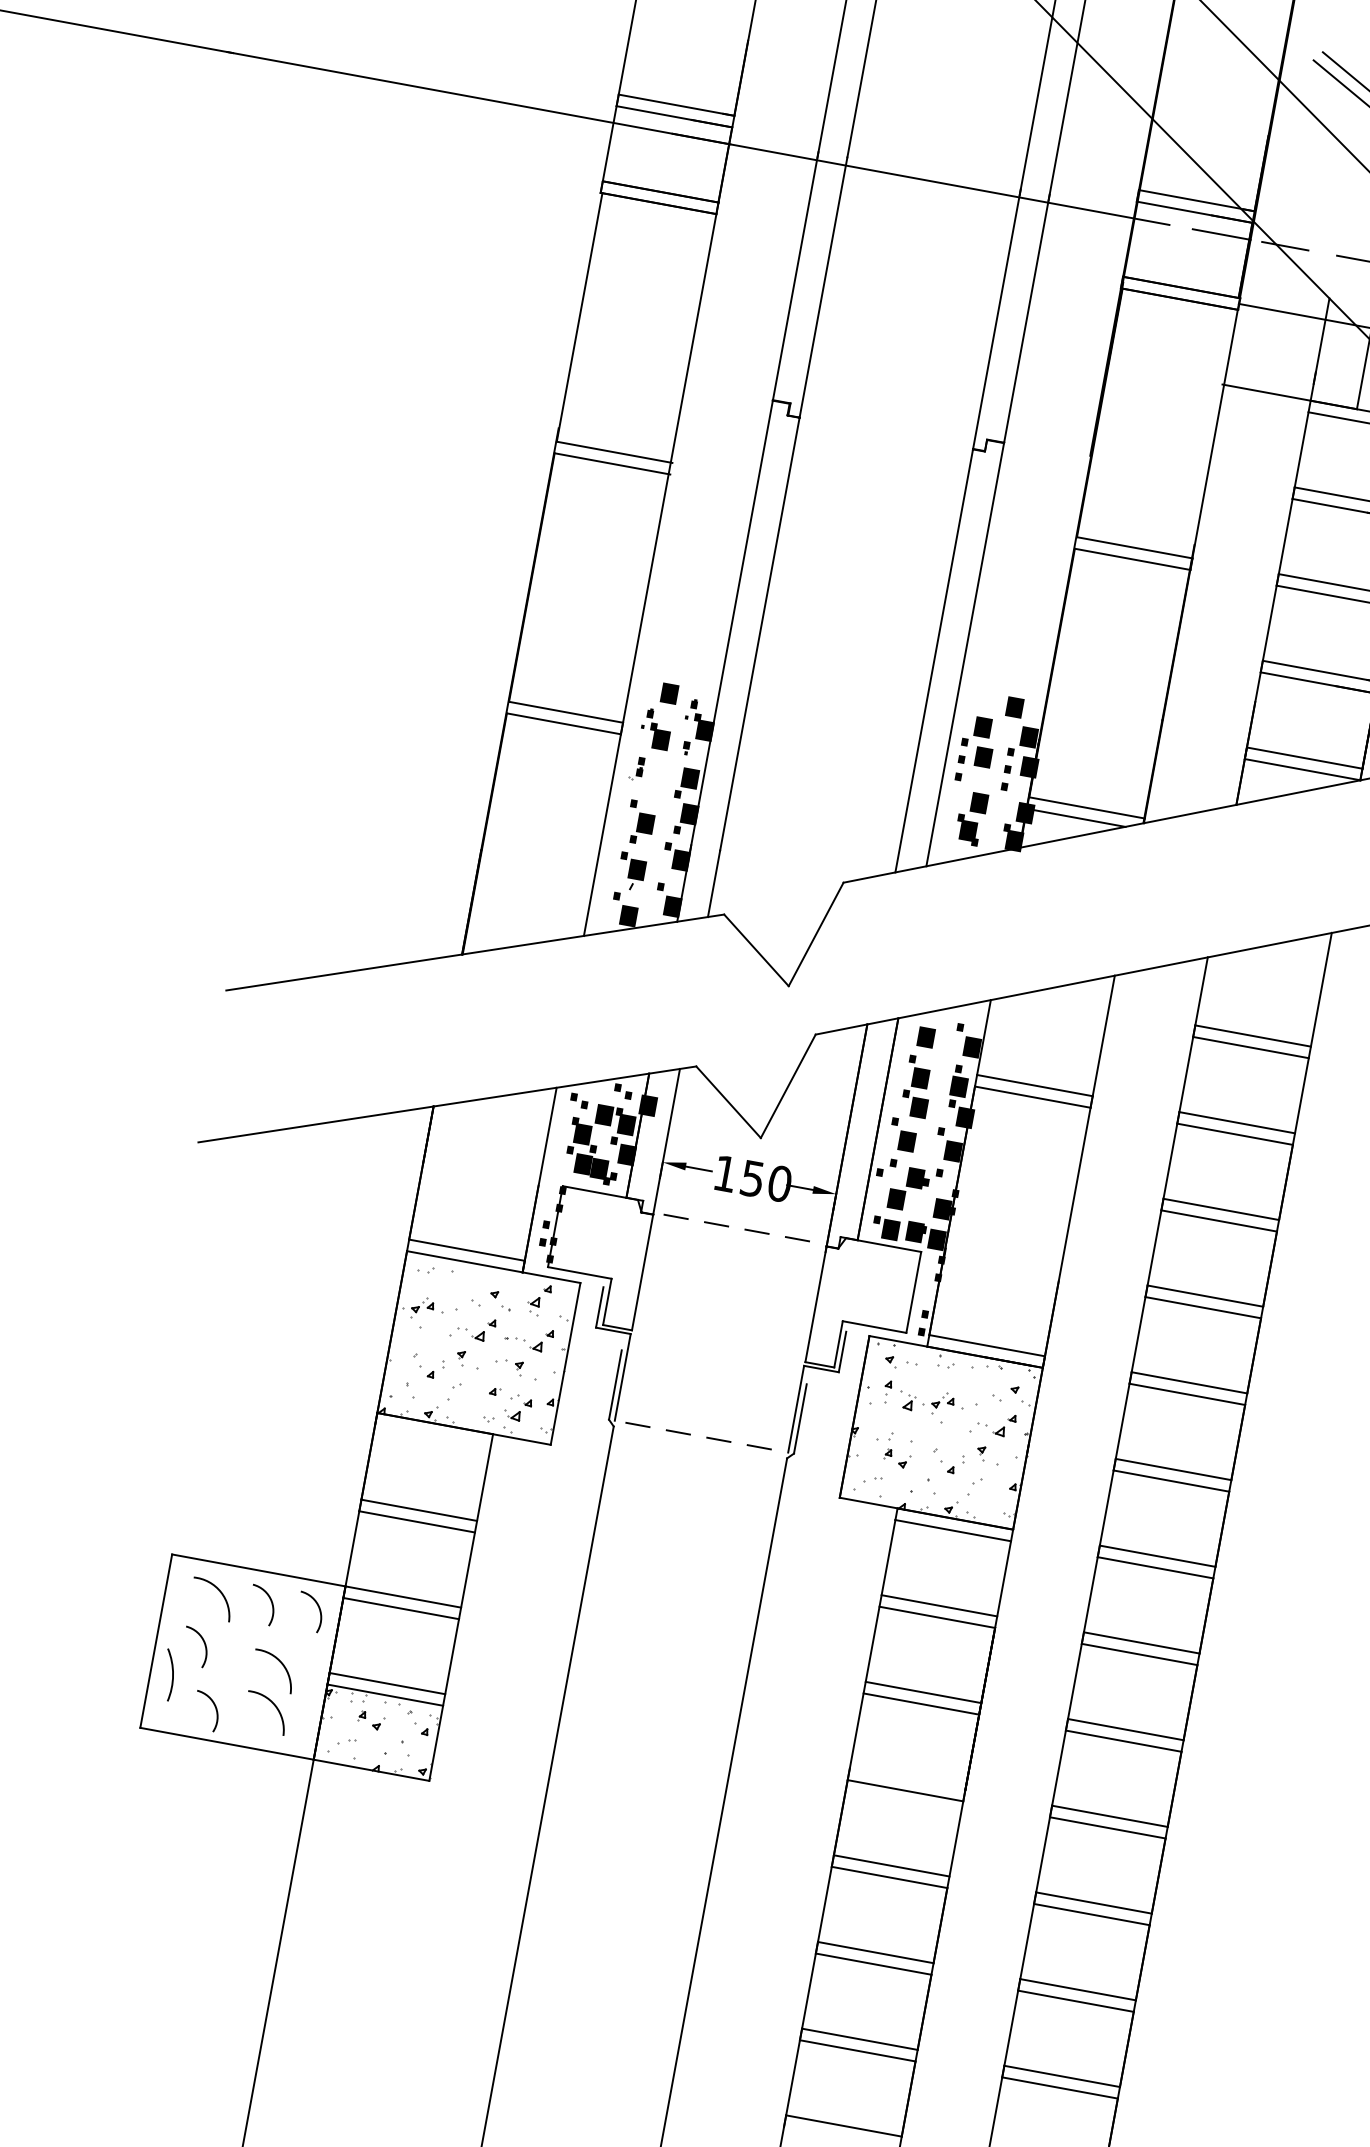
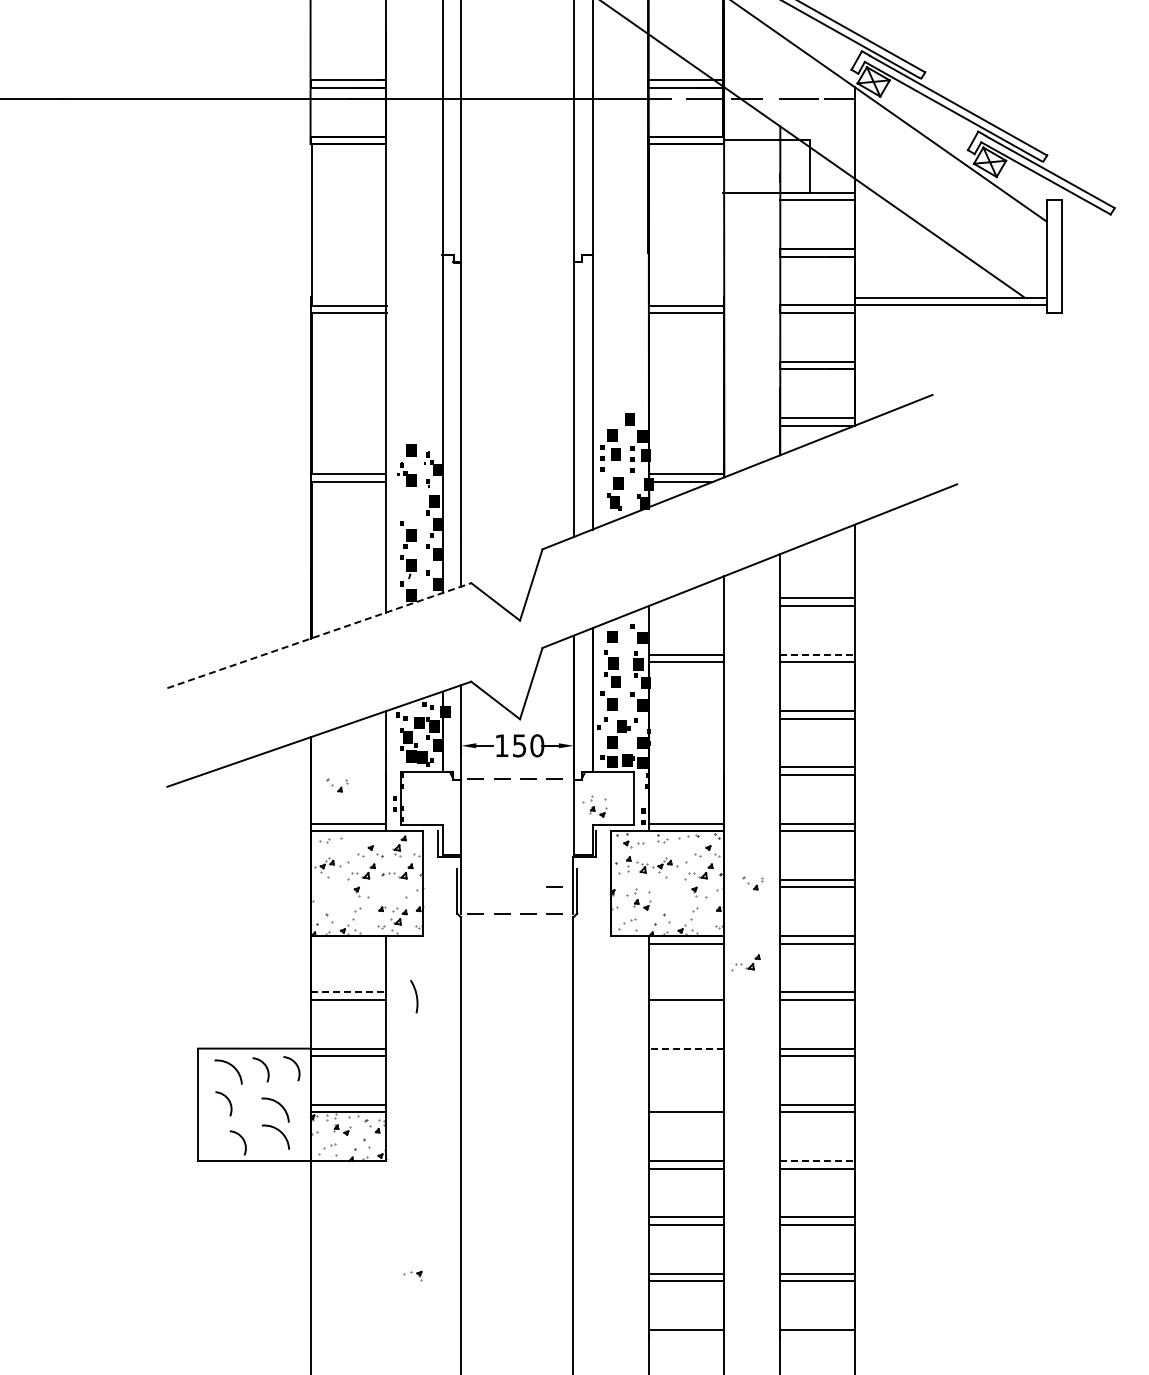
part: (636, 768) -> (399, 501), removed
line: (475, 952) -> (319, 635), solid -> dashed
line: (1237, 1122) -> (817, 654), solid -> dashed
part: (850, 1293) -> (594, 806), added
part: (507, 1365) -> (412, 1275), moved
part: (428, 1367) -> (337, 785), moved
line: (766, 1405) -> (554, 886), added
part: (947, 1462) -> (752, 883), moved
line: (419, 1510) -> (348, 992), solid -> dashed
part: (1039, 1576) -> (745, 962), added
line: (938, 1605) -> (685, 992), removed
arc: (171, 1673) -> (415, 995), moved
line: (924, 1692) -> (686, 1048), solid -> dashed
line: (920, 1704) -> (685, 1056), removed
line: (1094, 1903) -> (817, 1161), solid -> dashed

